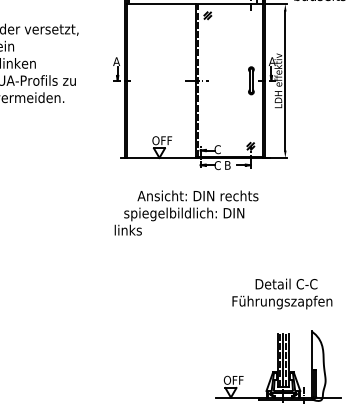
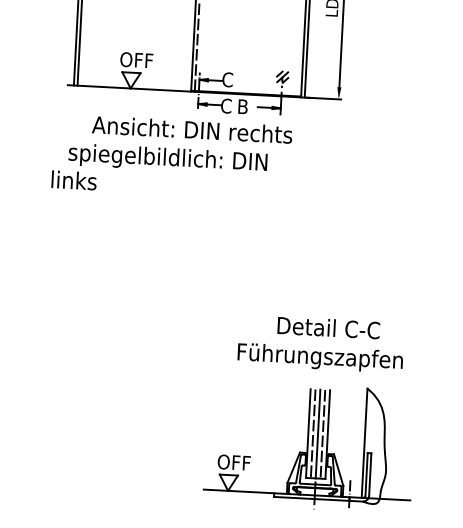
text: (186, 212) -> (171, 156), moved
text: (282, 293) -> (321, 343), moved

